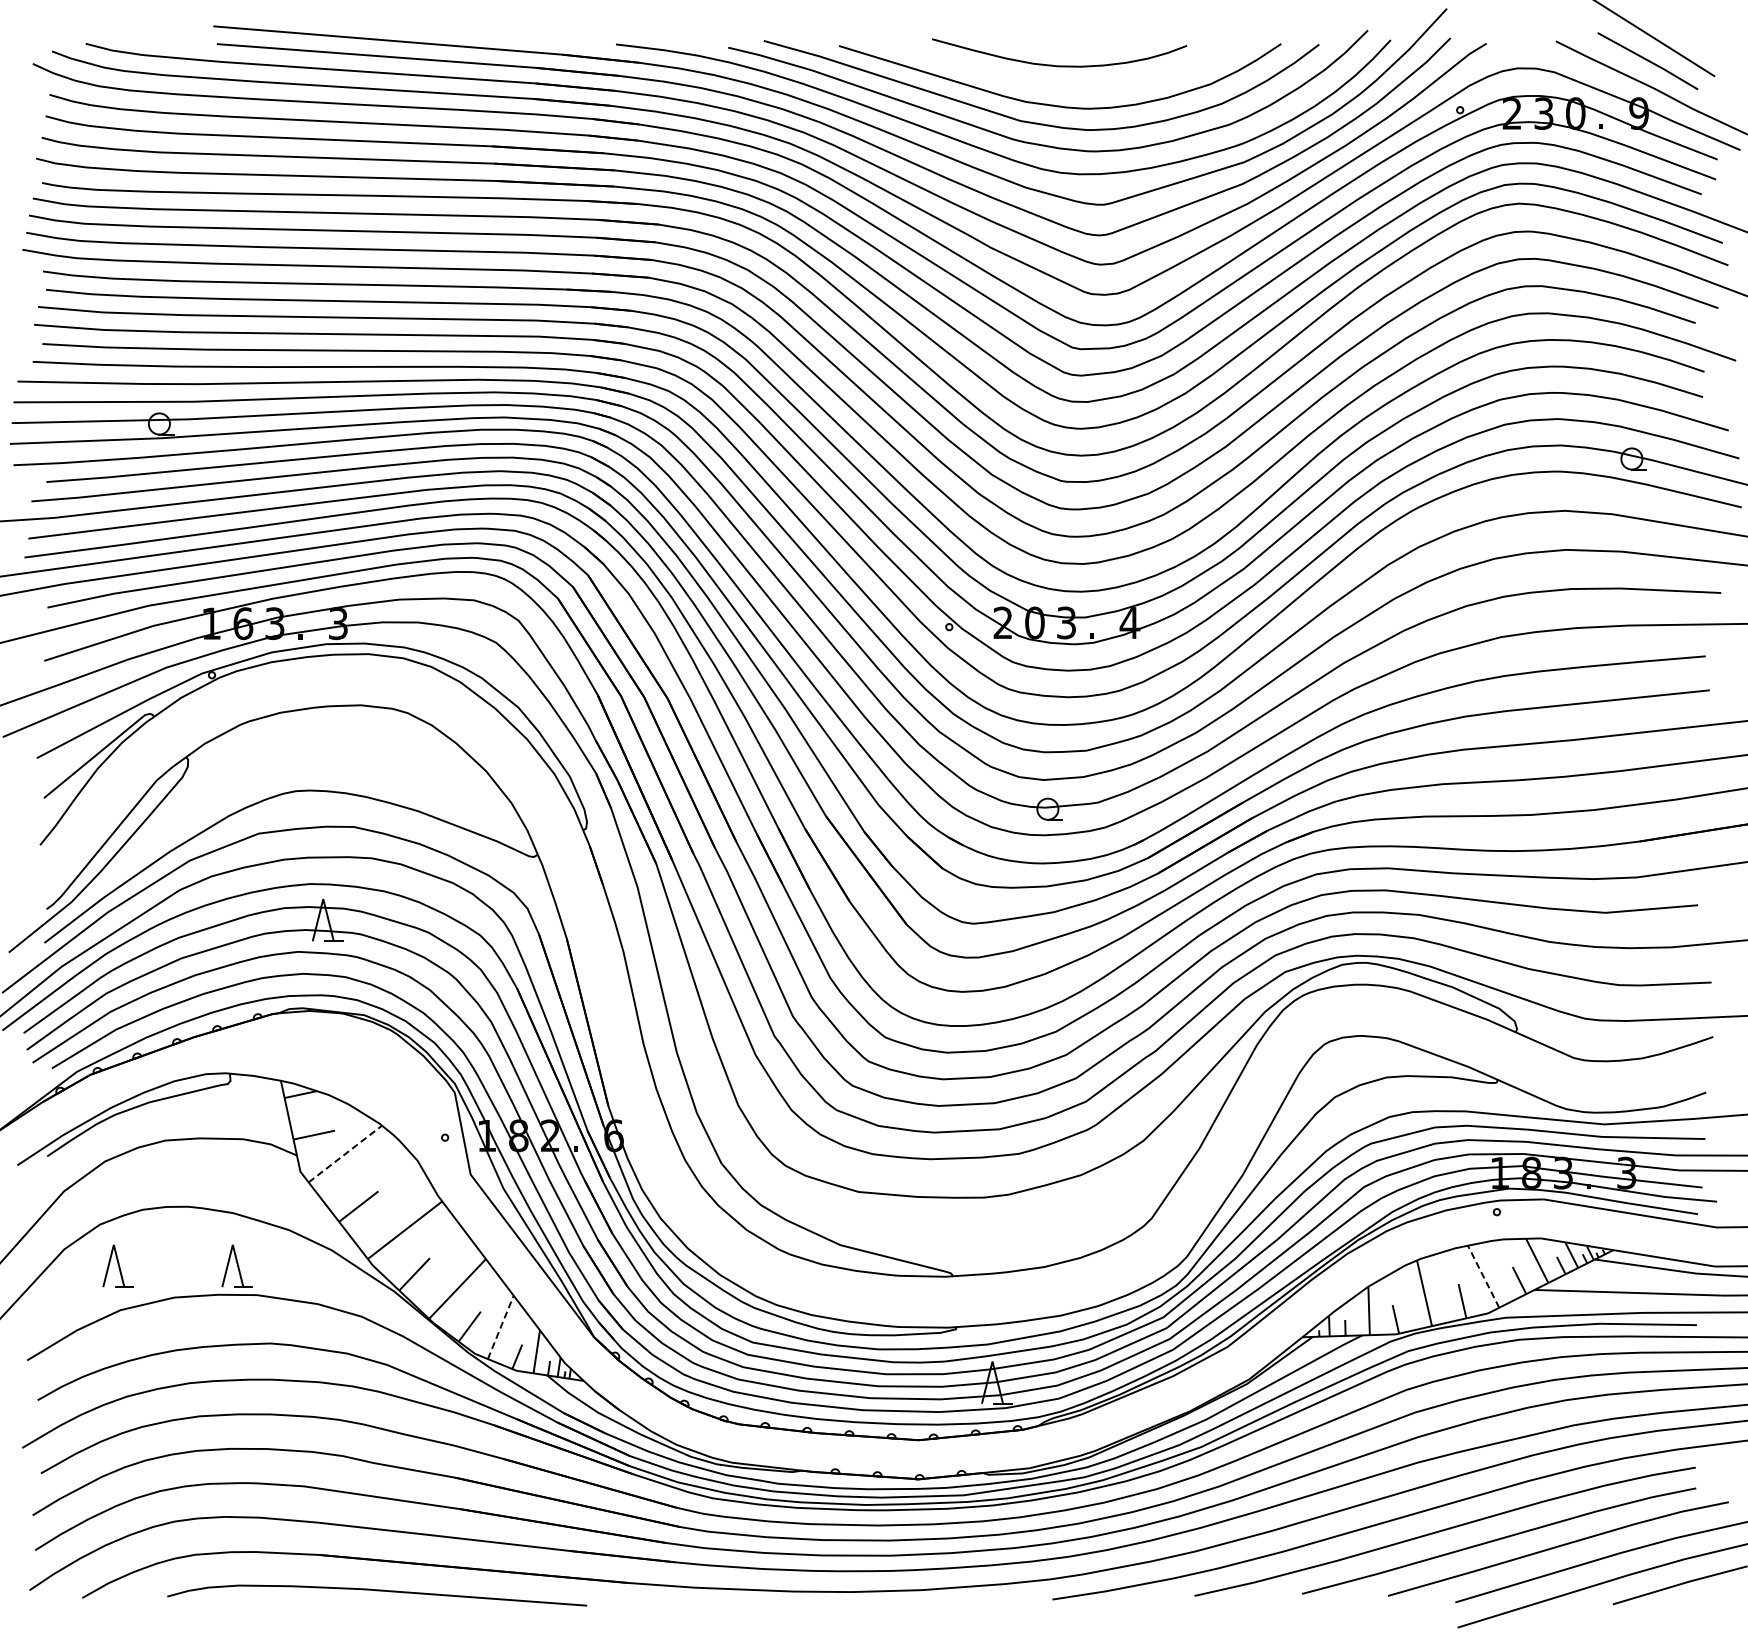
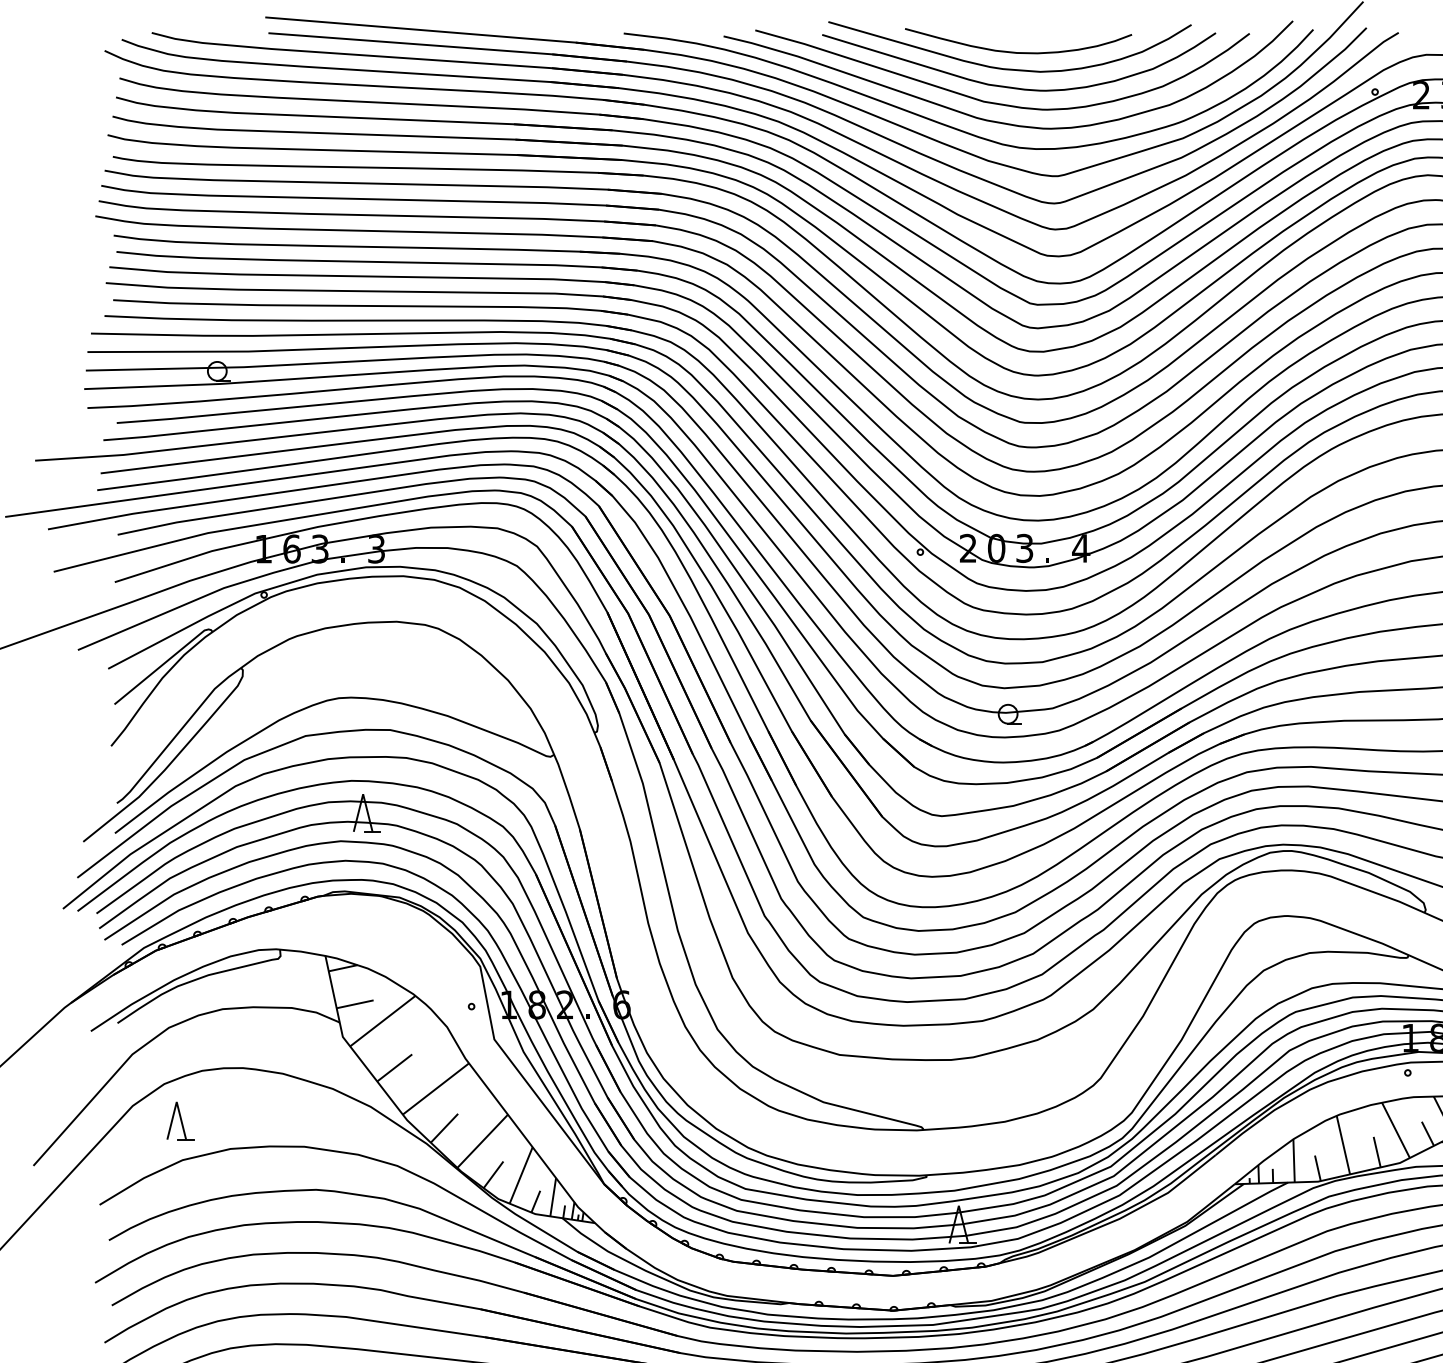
curve: (1047, 83) -> (1007, 68), added
line: (345, 1153) -> (382, 1020), dashed -> solid
part: (236, 1265) -> (285, 1120), removed
line: (1483, 1276) -> (1395, 1130), dashed -> solid
line: (500, 1326) -> (520, 1174), dashed -> solid

